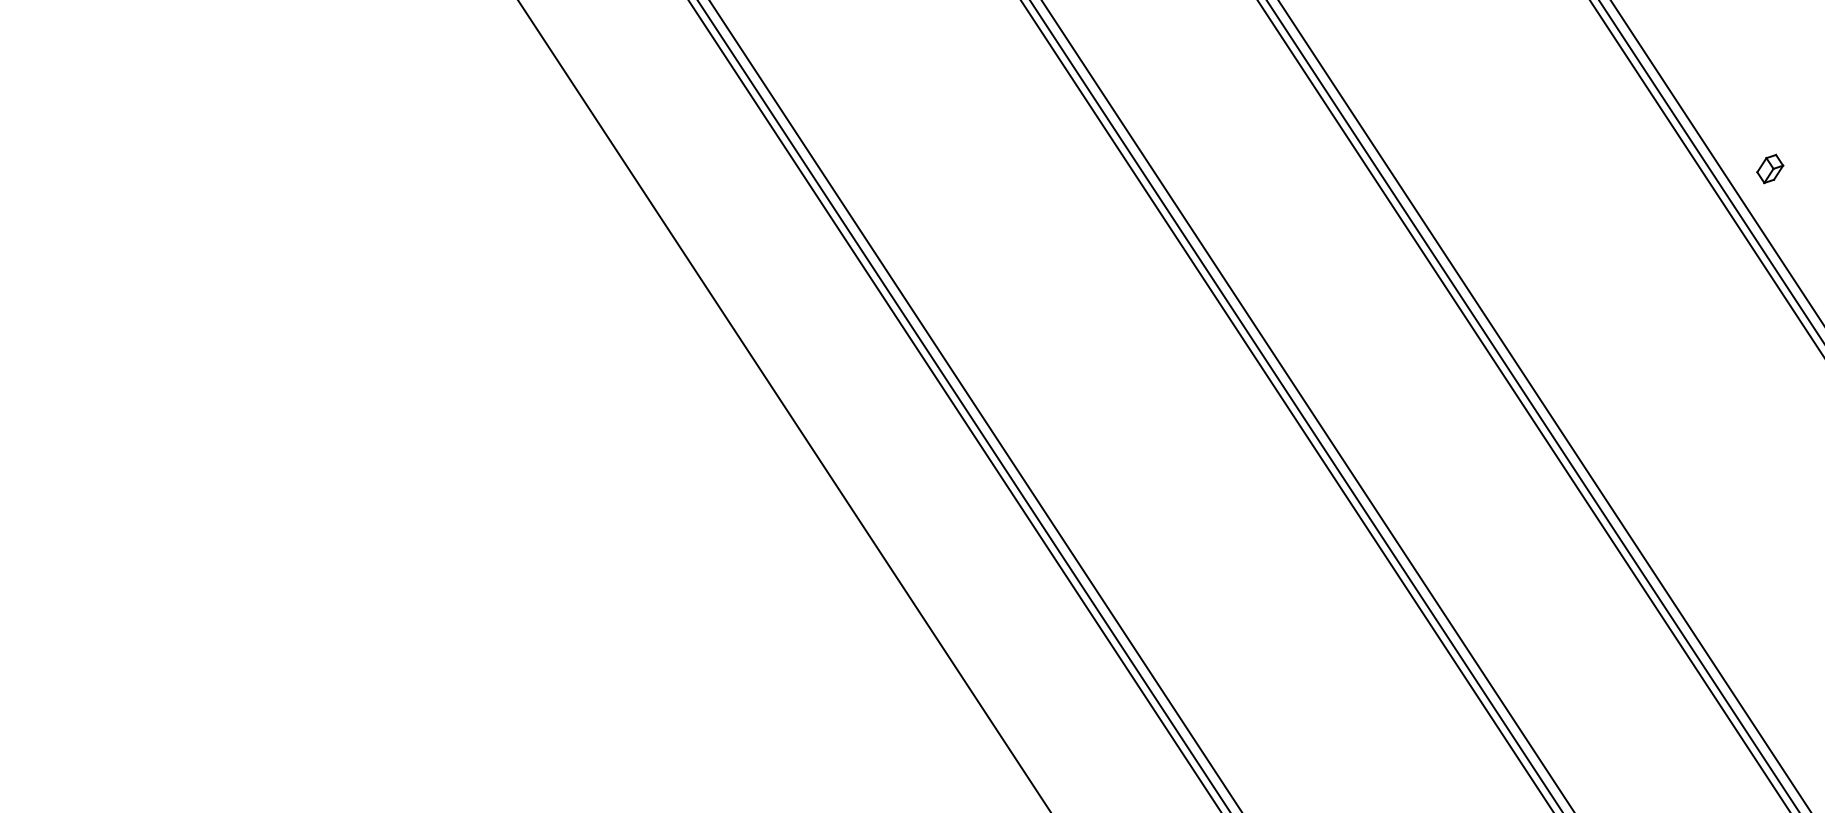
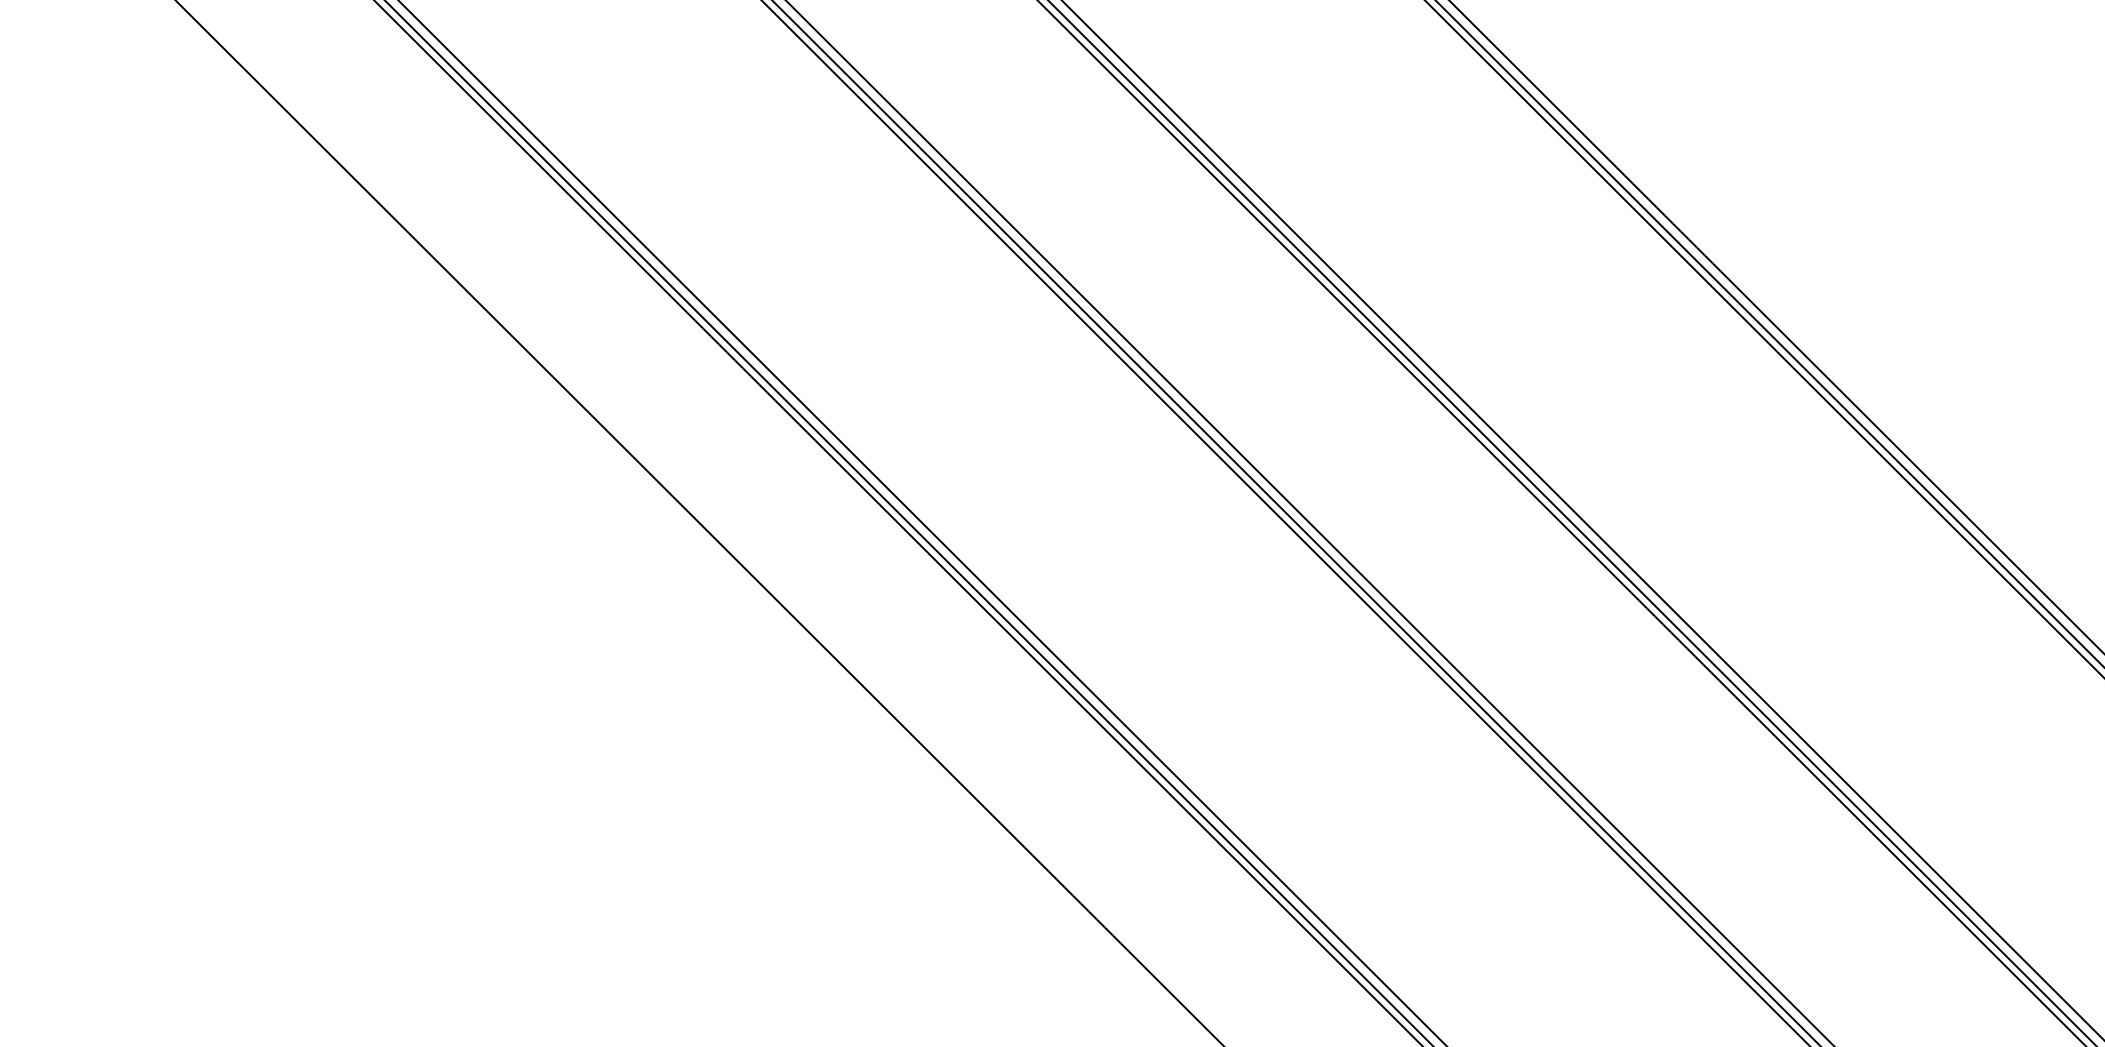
part: (1769, 168) -> (1557, 51), removed

